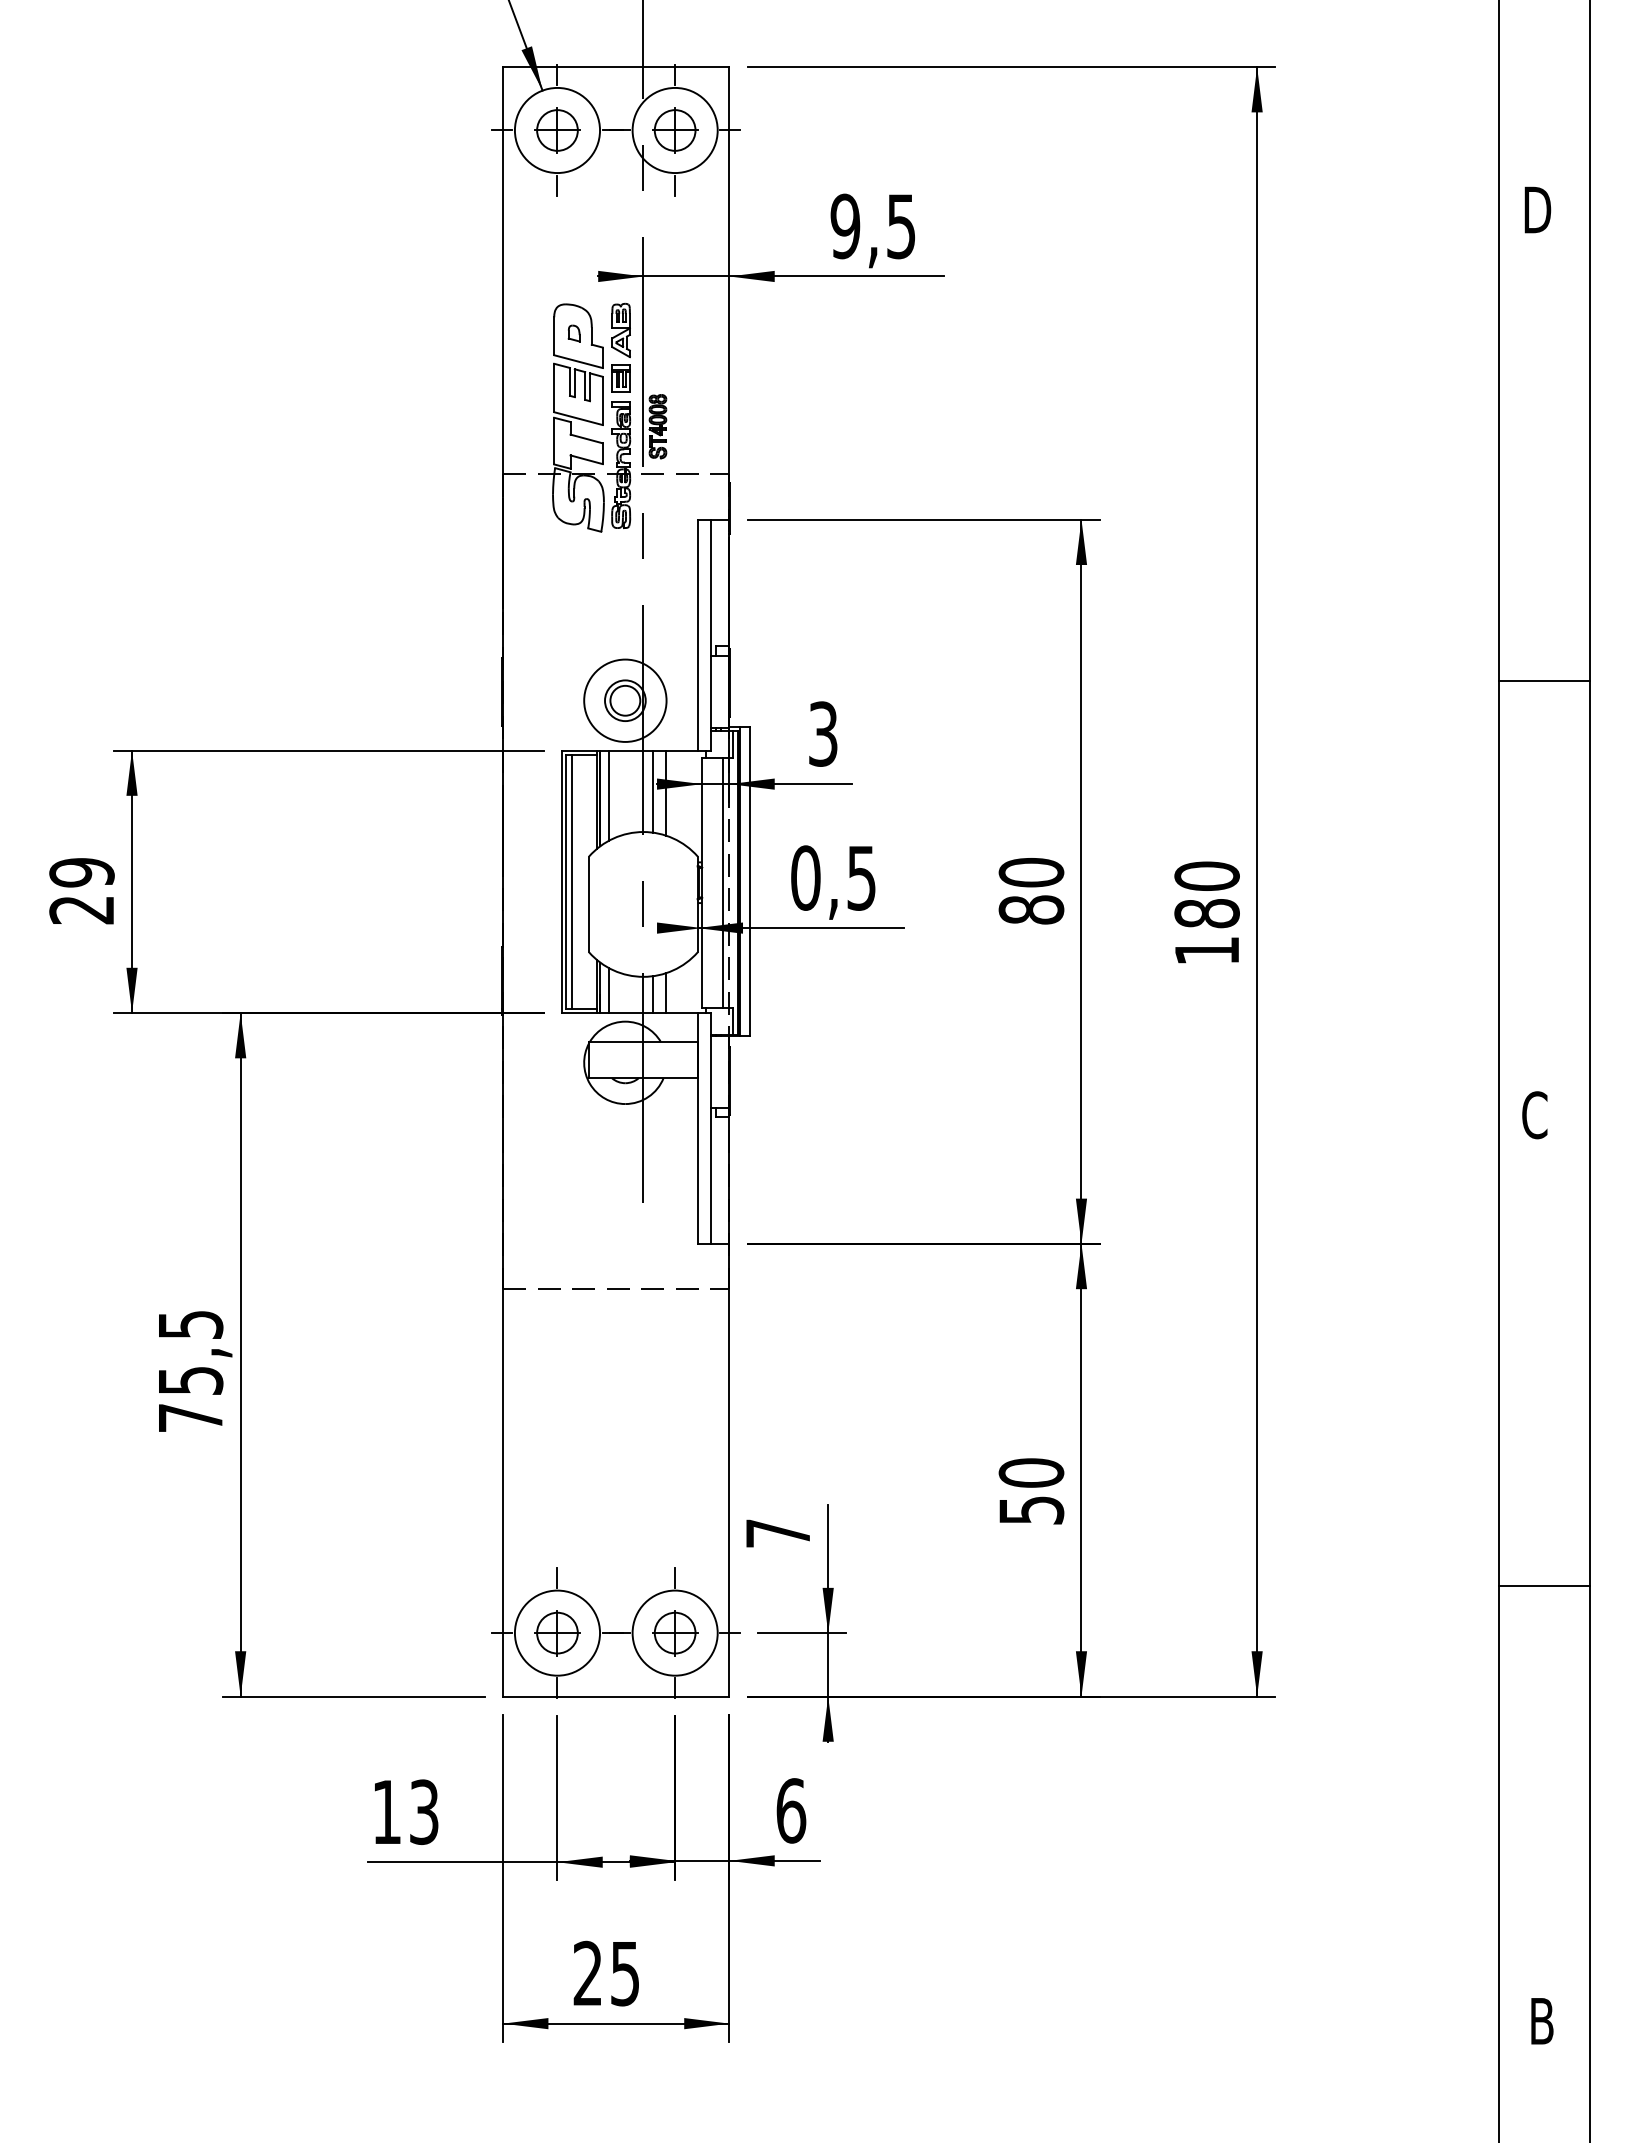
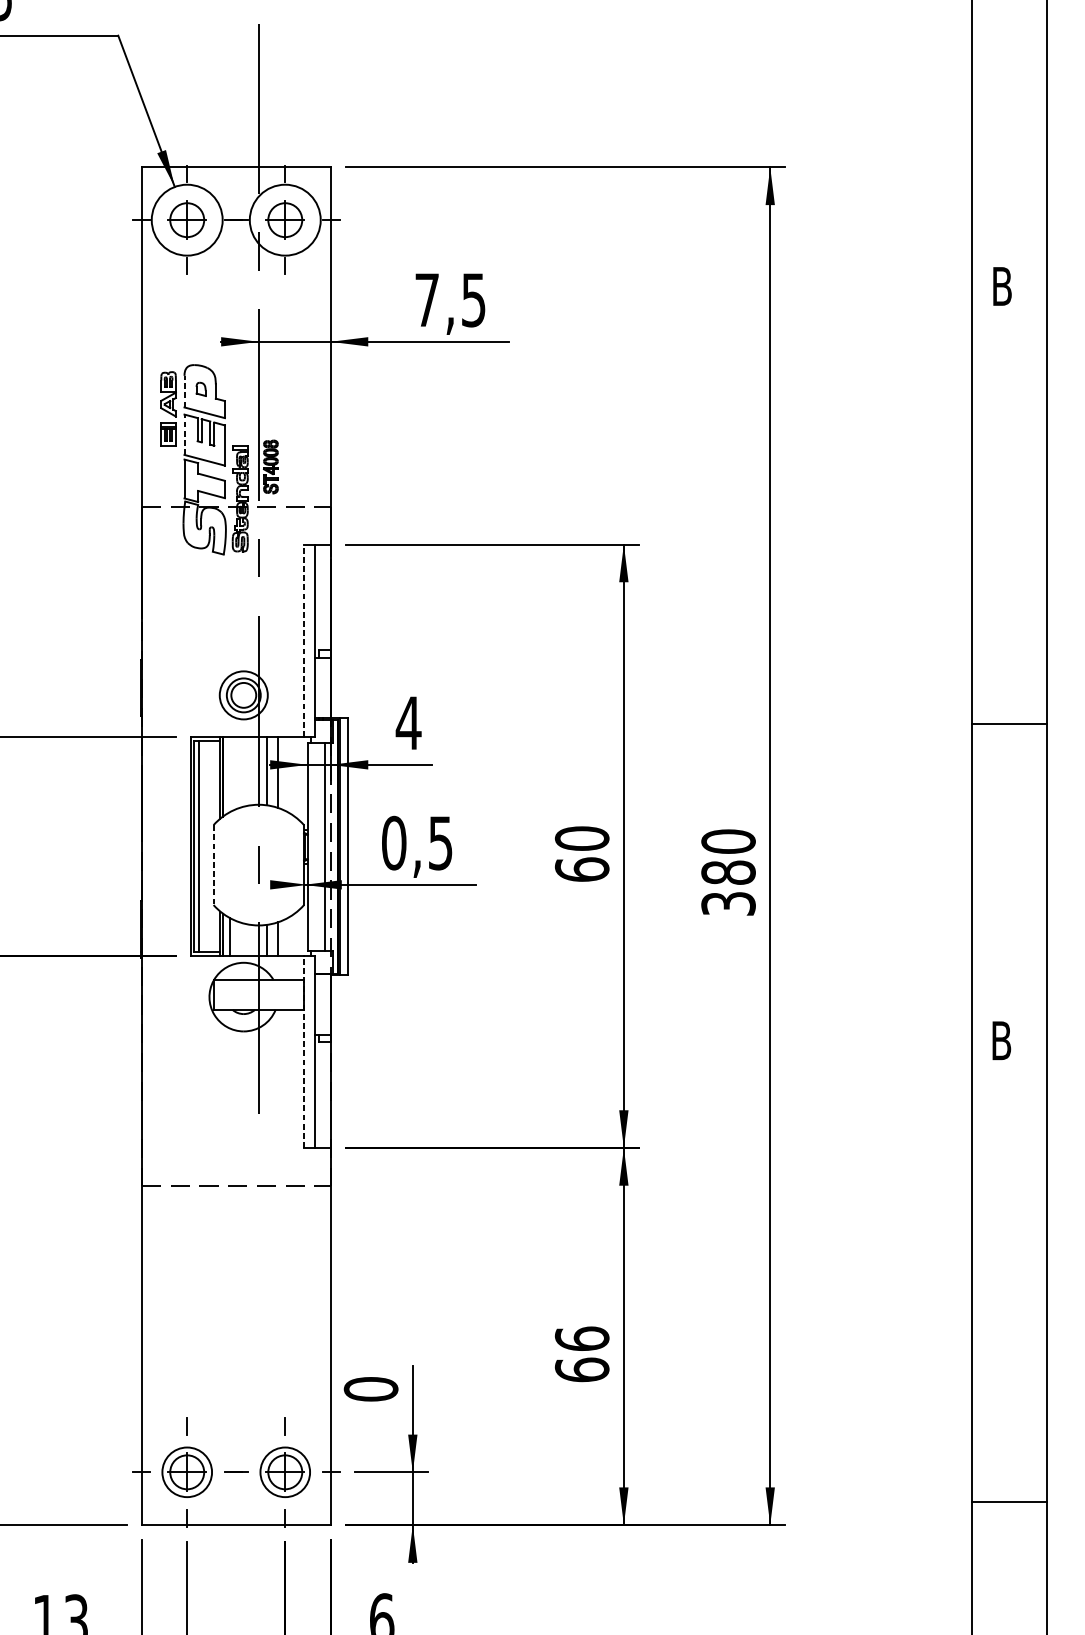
text: (1540, 210) -> (1006, 286), D -> B
text: (845, 226) -> (427, 300), 9,5 -> 7,5
line: (554, 336) -> (184, 391), solid -> dashed
part: (620, 347) -> (168, 408), moved
line: (554, 387) -> (184, 434), solid -> dashed
line: (697, 634) -> (303, 640), solid -> dashed
line: (1544, 681) -> (1009, 724), moved
circle: (625, 700) -> (243, 695), size x0.7
text: (822, 733) -> (408, 722), 3 -> 4
line: (609, 795) -> (230, 774), removed
line: (589, 904) -> (213, 865), solid -> dashed
text: (1031, 909) -> (582, 869), 80 -> 60
text: (1206, 951) -> (728, 904), 180 -> 380
text: (1534, 1115) -> (1001, 1040), C -> B
line: (697, 1127) -> (303, 1050), solid -> dashed
text: (1031, 1491) -> (582, 1354), 50 -> 66
text: (778, 1533) -> (371, 1389), 7 -> 0
line: (1544, 1586) -> (1009, 1501), moved
circle: (557, 1632) -> (187, 1471), size x0.7
circle: (674, 1632) -> (284, 1471), size x0.7

